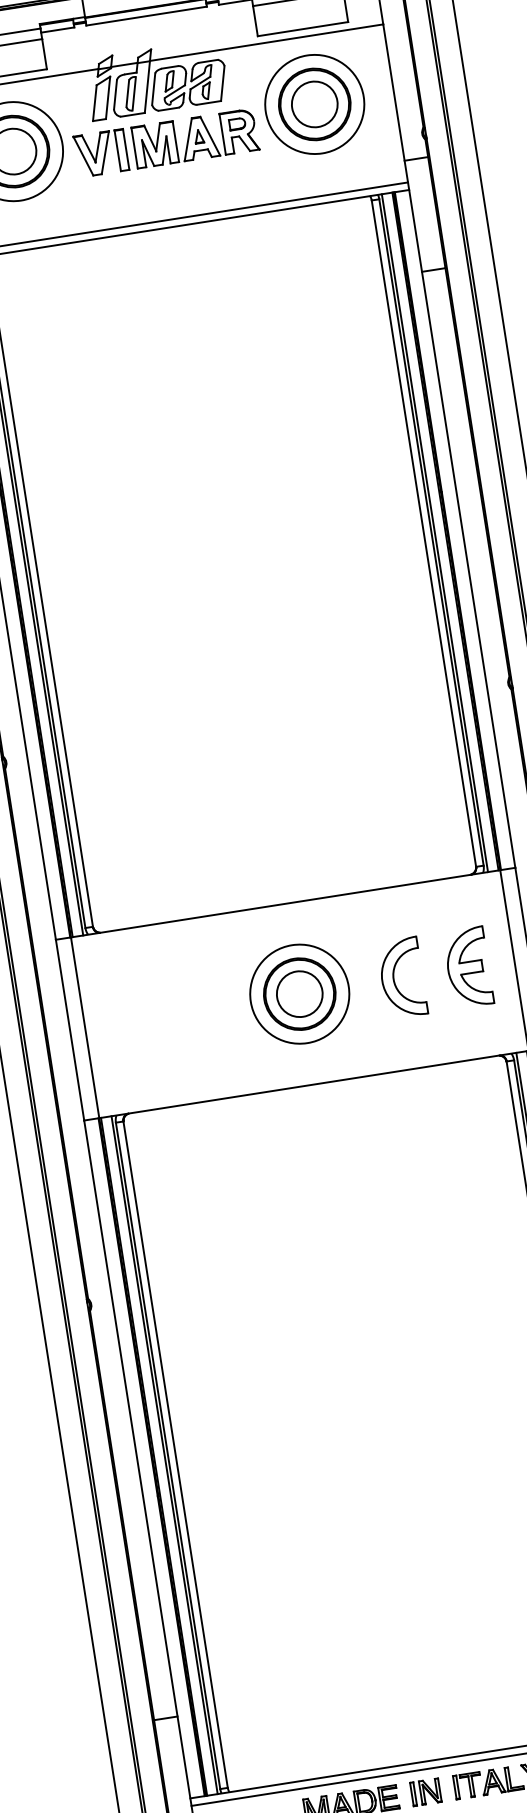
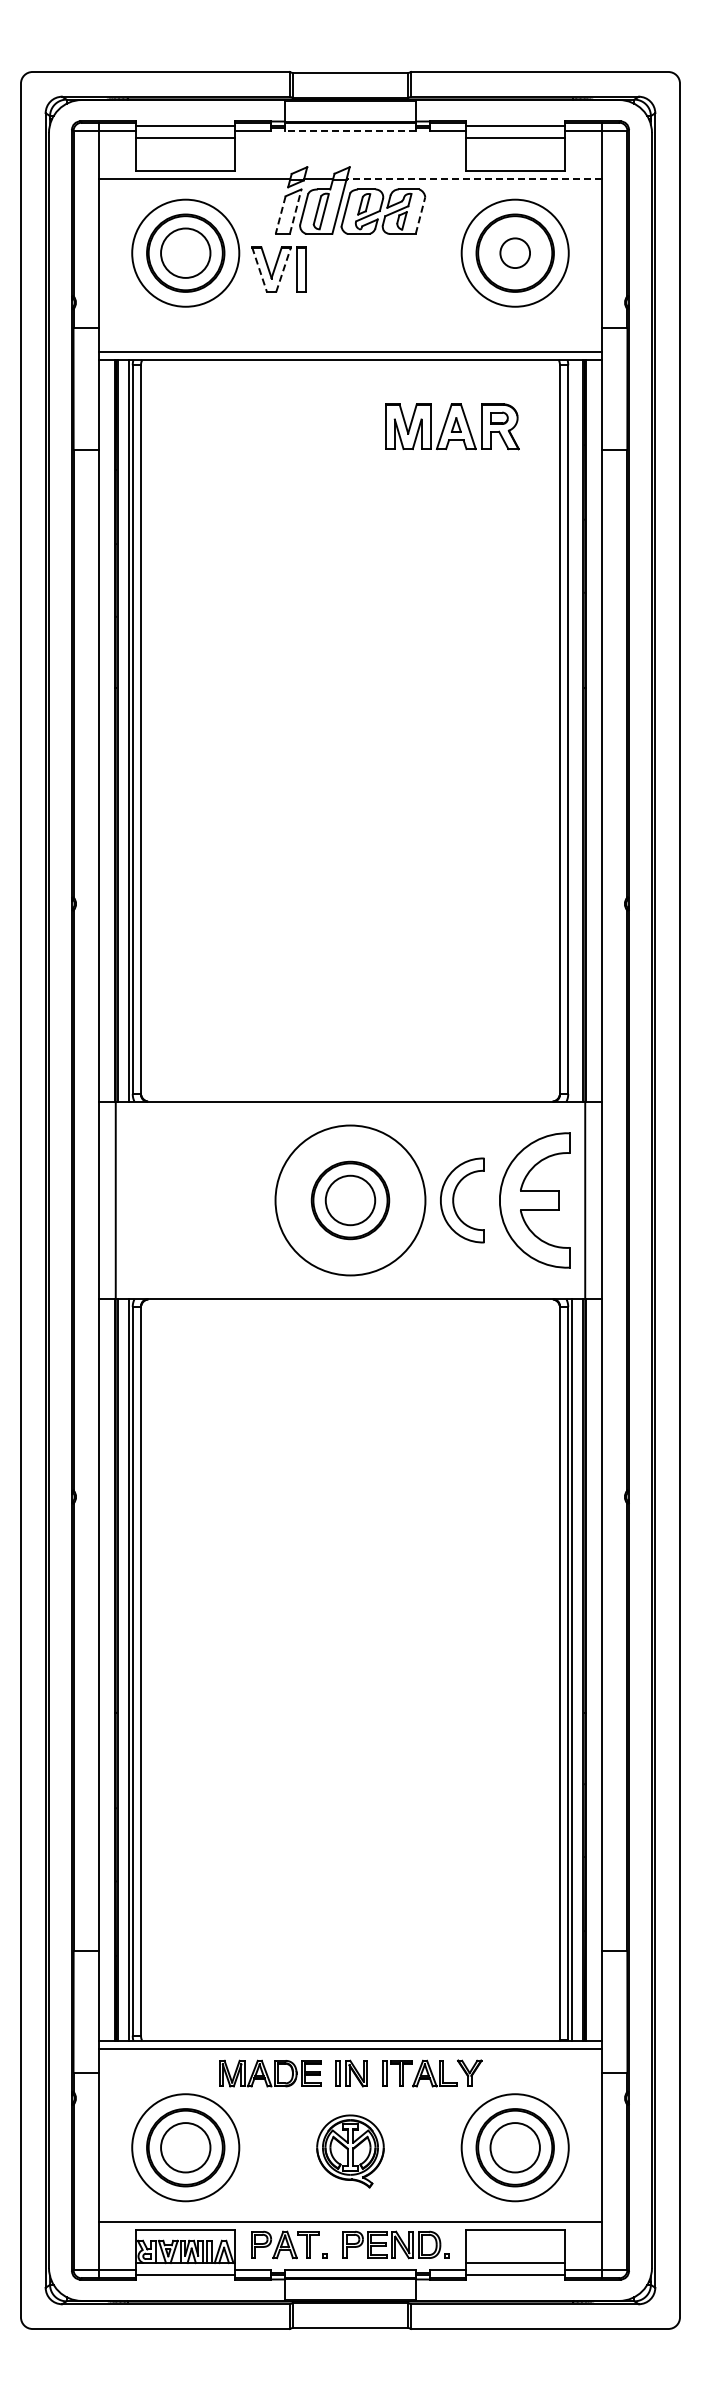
line: (146, 15) -> (350, 130), solid -> dashed
line: (266, 42) -> (474, 179), solid -> dashed
line: (222, 83) -> (420, 215), solid -> dashed
line: (107, 97) -> (295, 211), solid -> dashed
line: (94, 103) -> (280, 215), solid -> dashed
circle: (314, 103) -> (514, 252), size x0.6
part: (195, 138) -> (452, 426), moved
line: (105, 152) -> (283, 269), solid -> dashed
line: (83, 155) -> (259, 269), solid -> dashed
line: (434, 532) -> (571, 730), removed
part: (468, 967) -> (534, 1200), size x1.6
circle: (299, 994) -> (350, 1200), size x1.4

